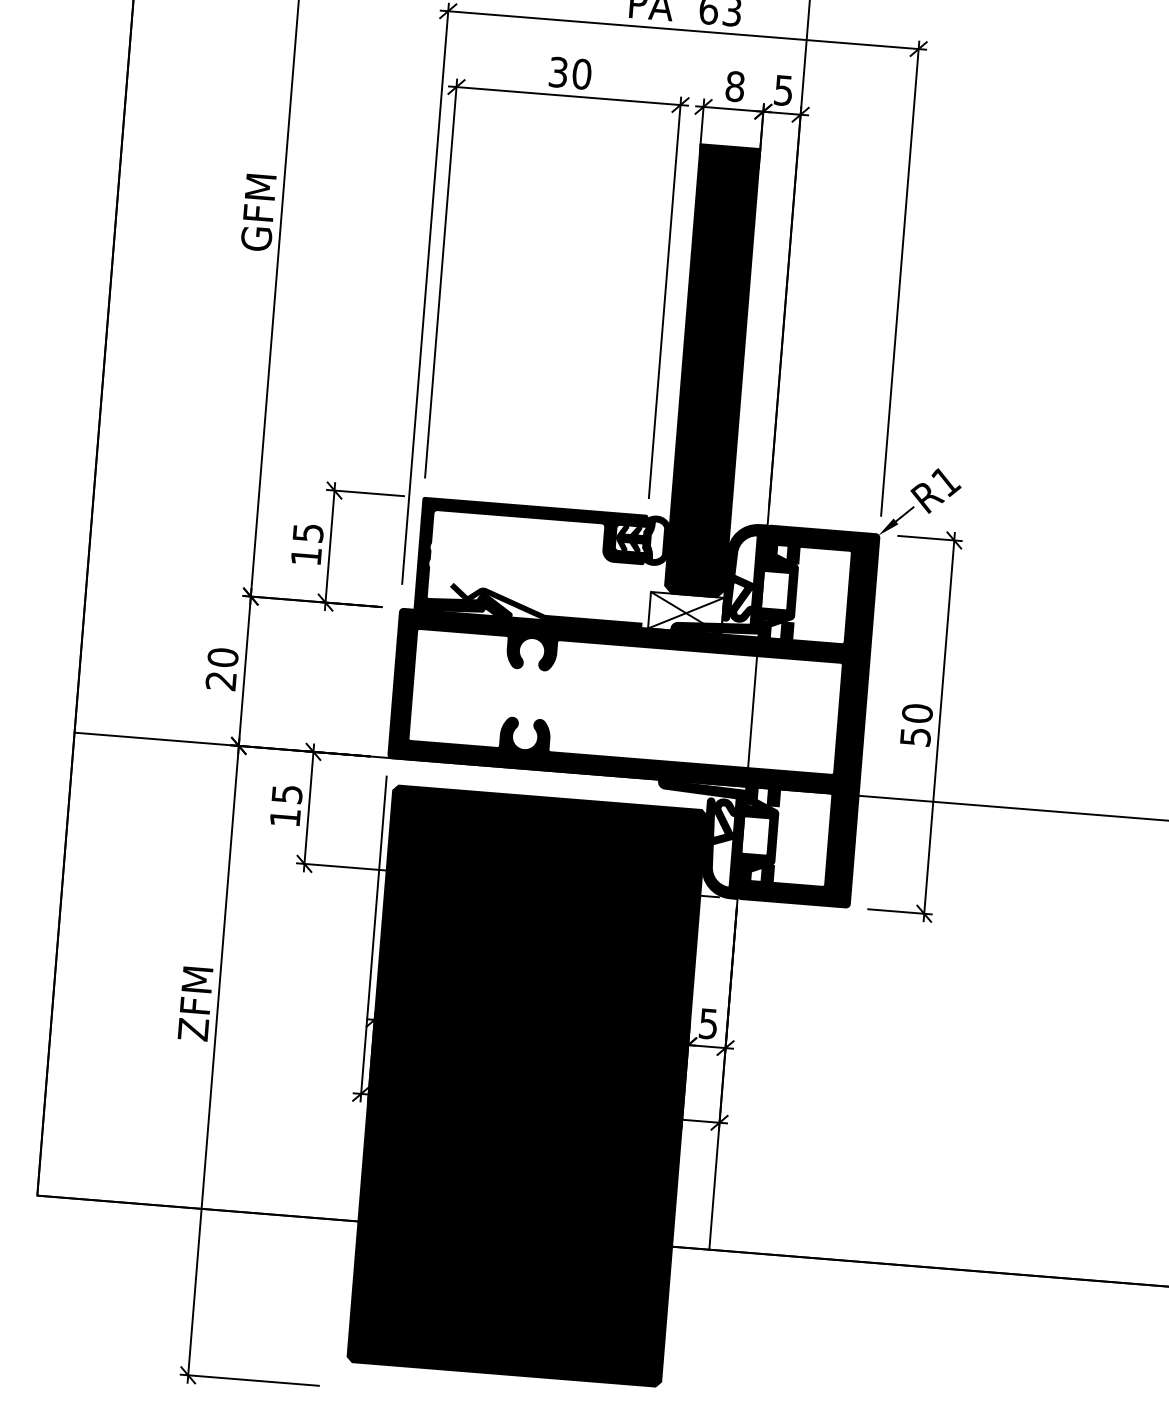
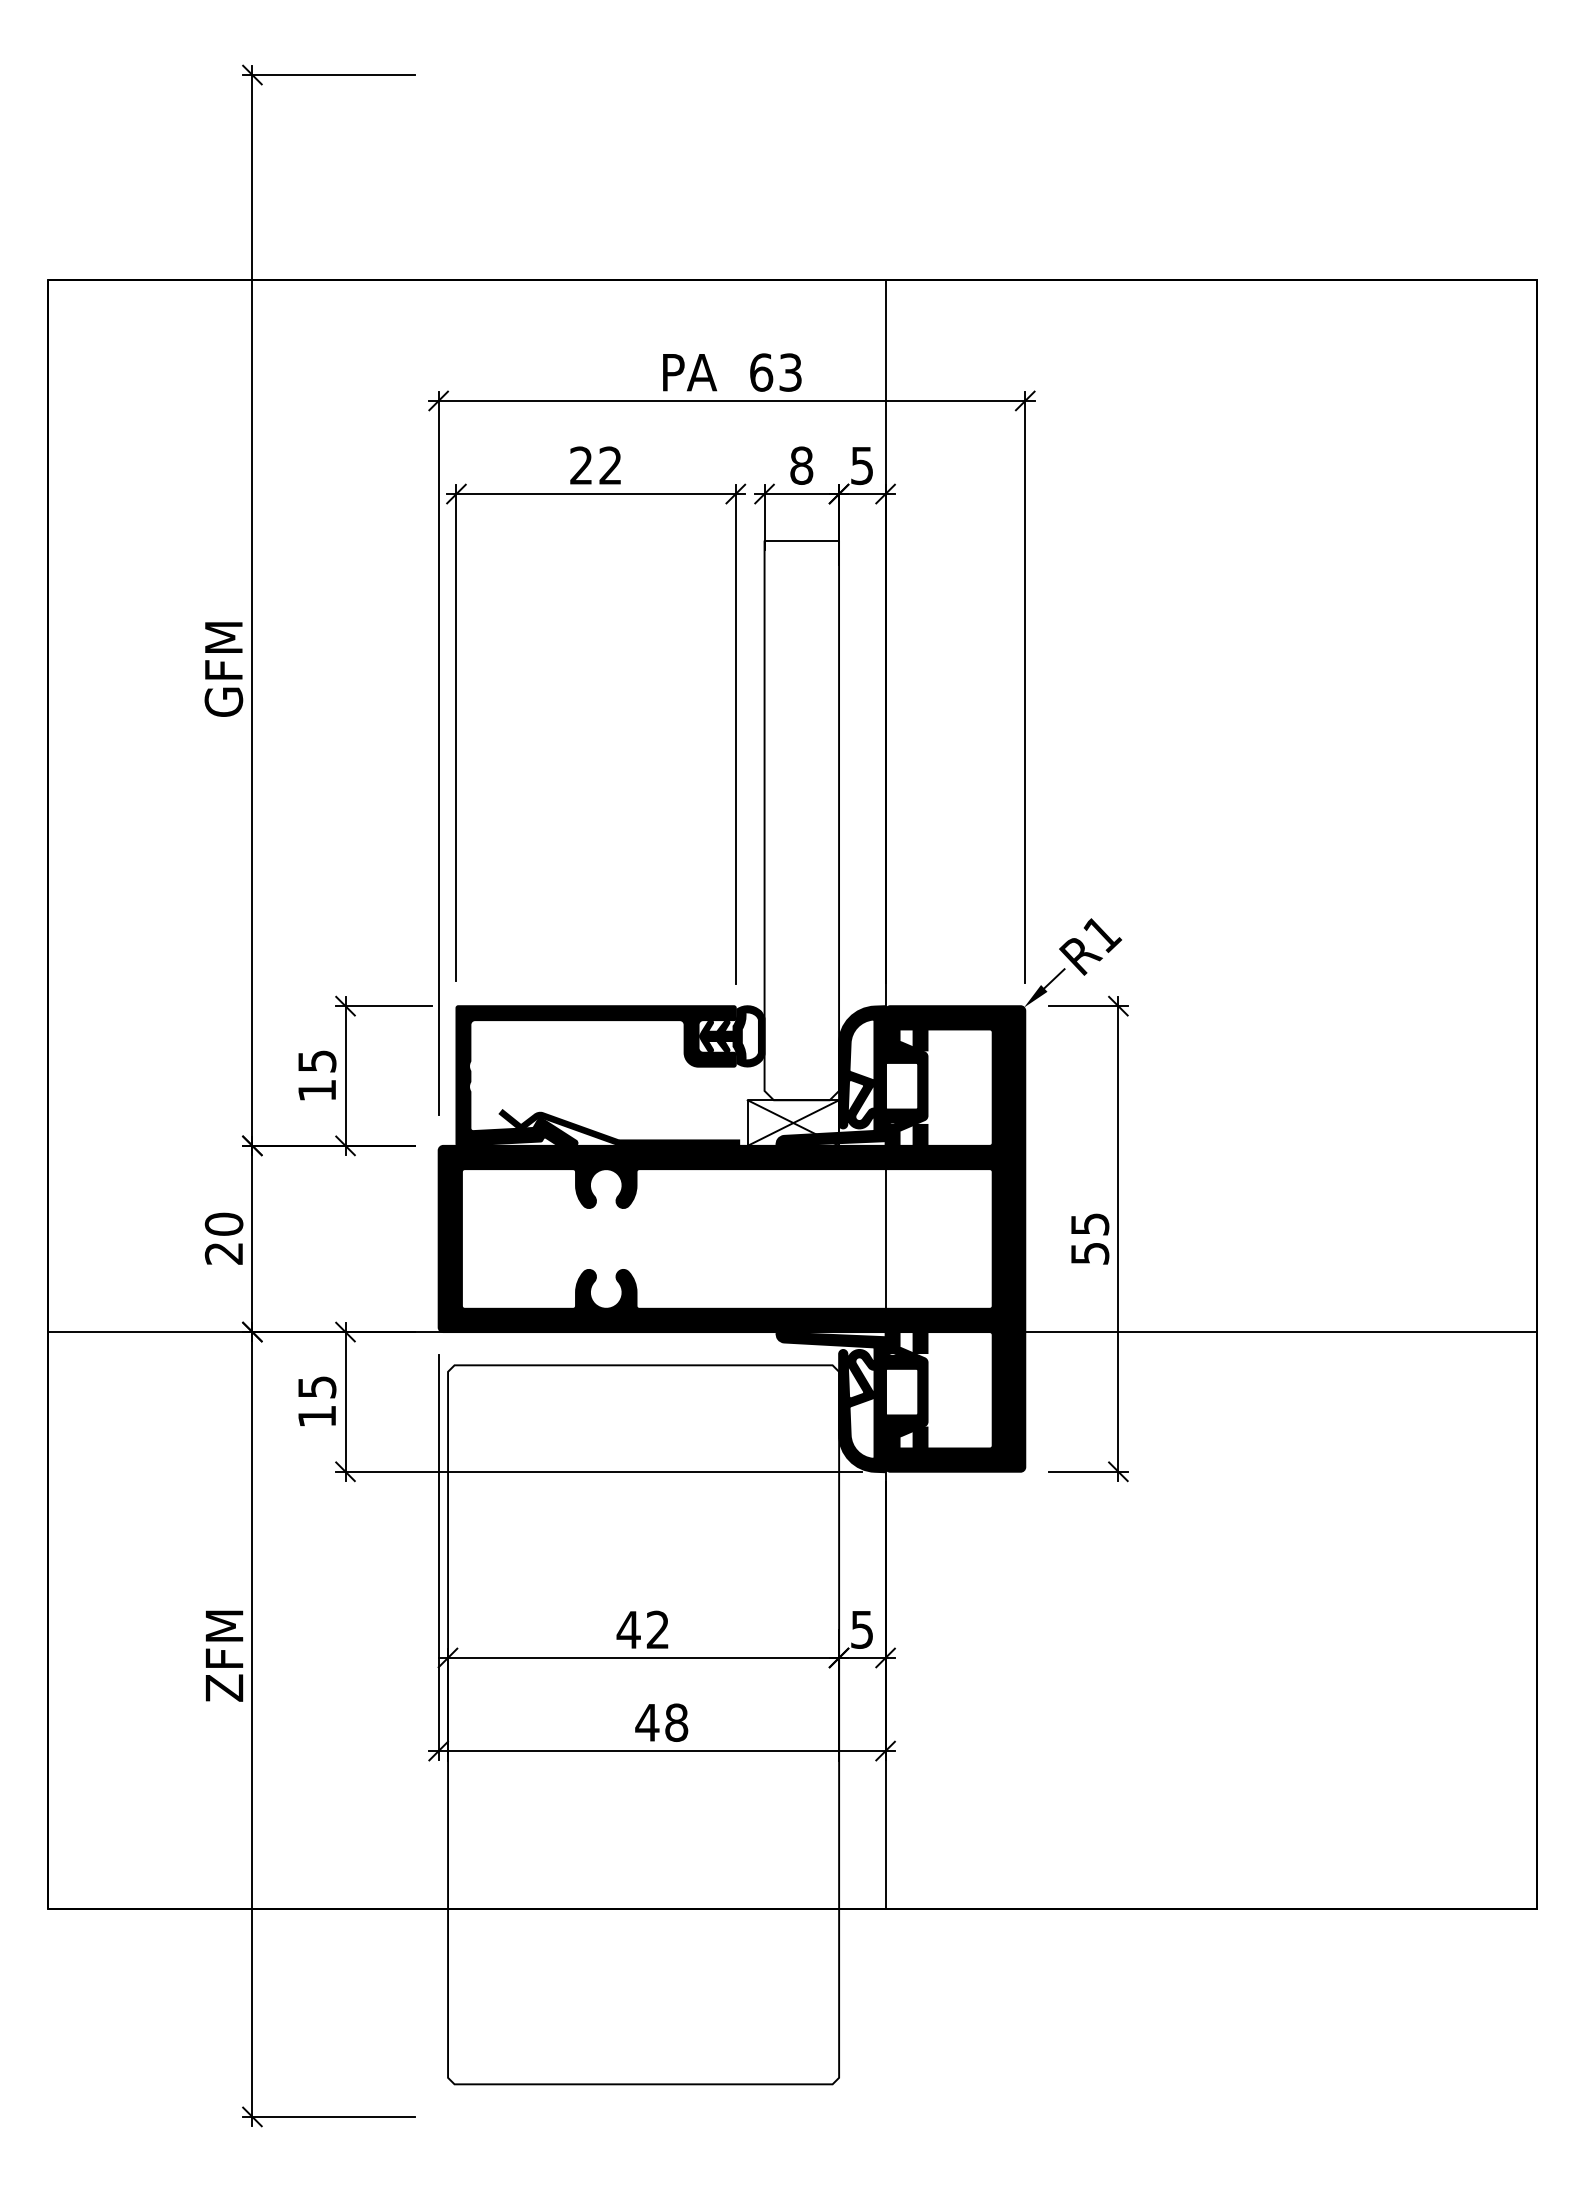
text: (570, 73) -> (596, 465), 30 -> 22
fill: (712, 371) -> (801, 820), removed
text: (917, 712) -> (1089, 1223), 50 -> 55
fill: (527, 1085) -> (643, 1724), removed

